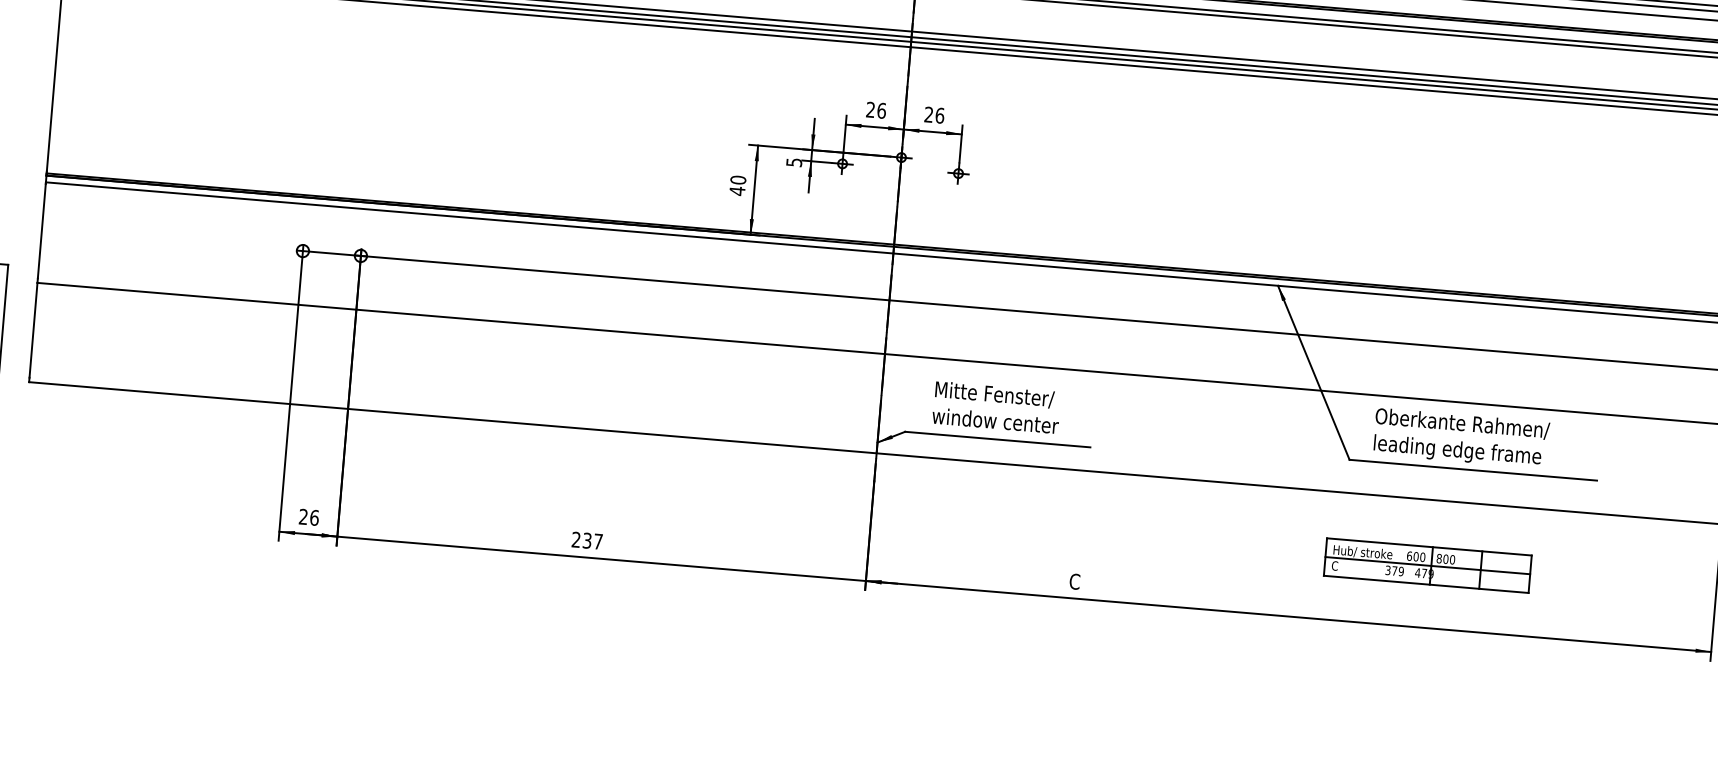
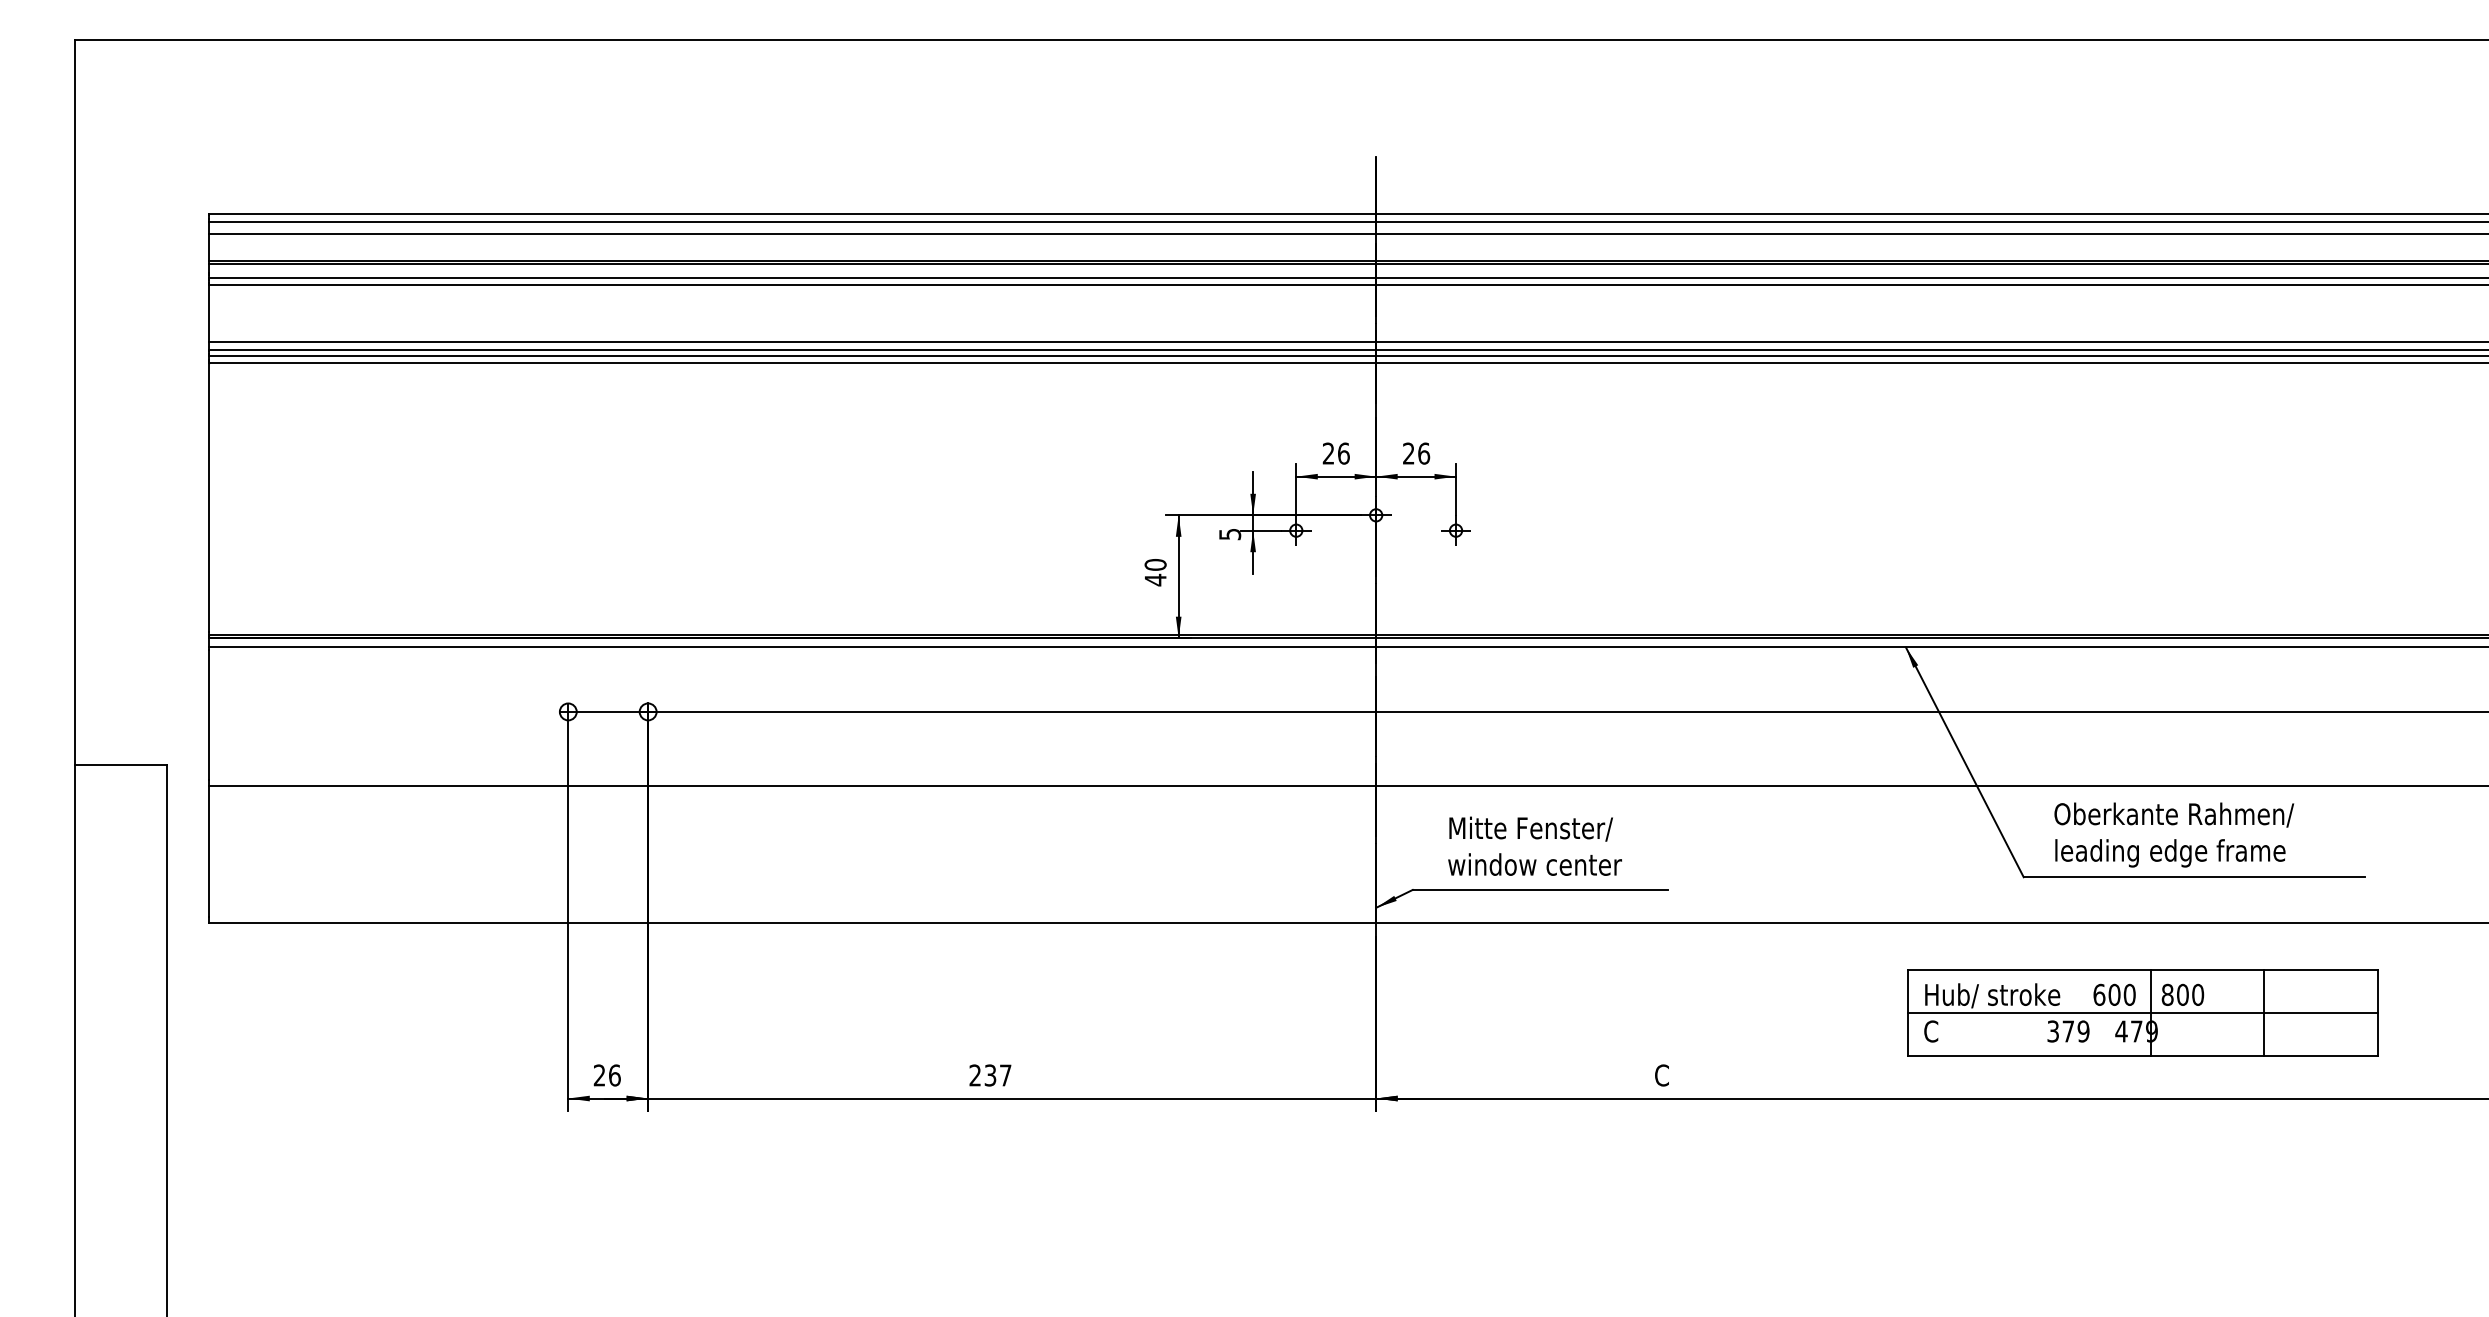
part: (1427, 565) -> (2142, 1012), size x1.67

